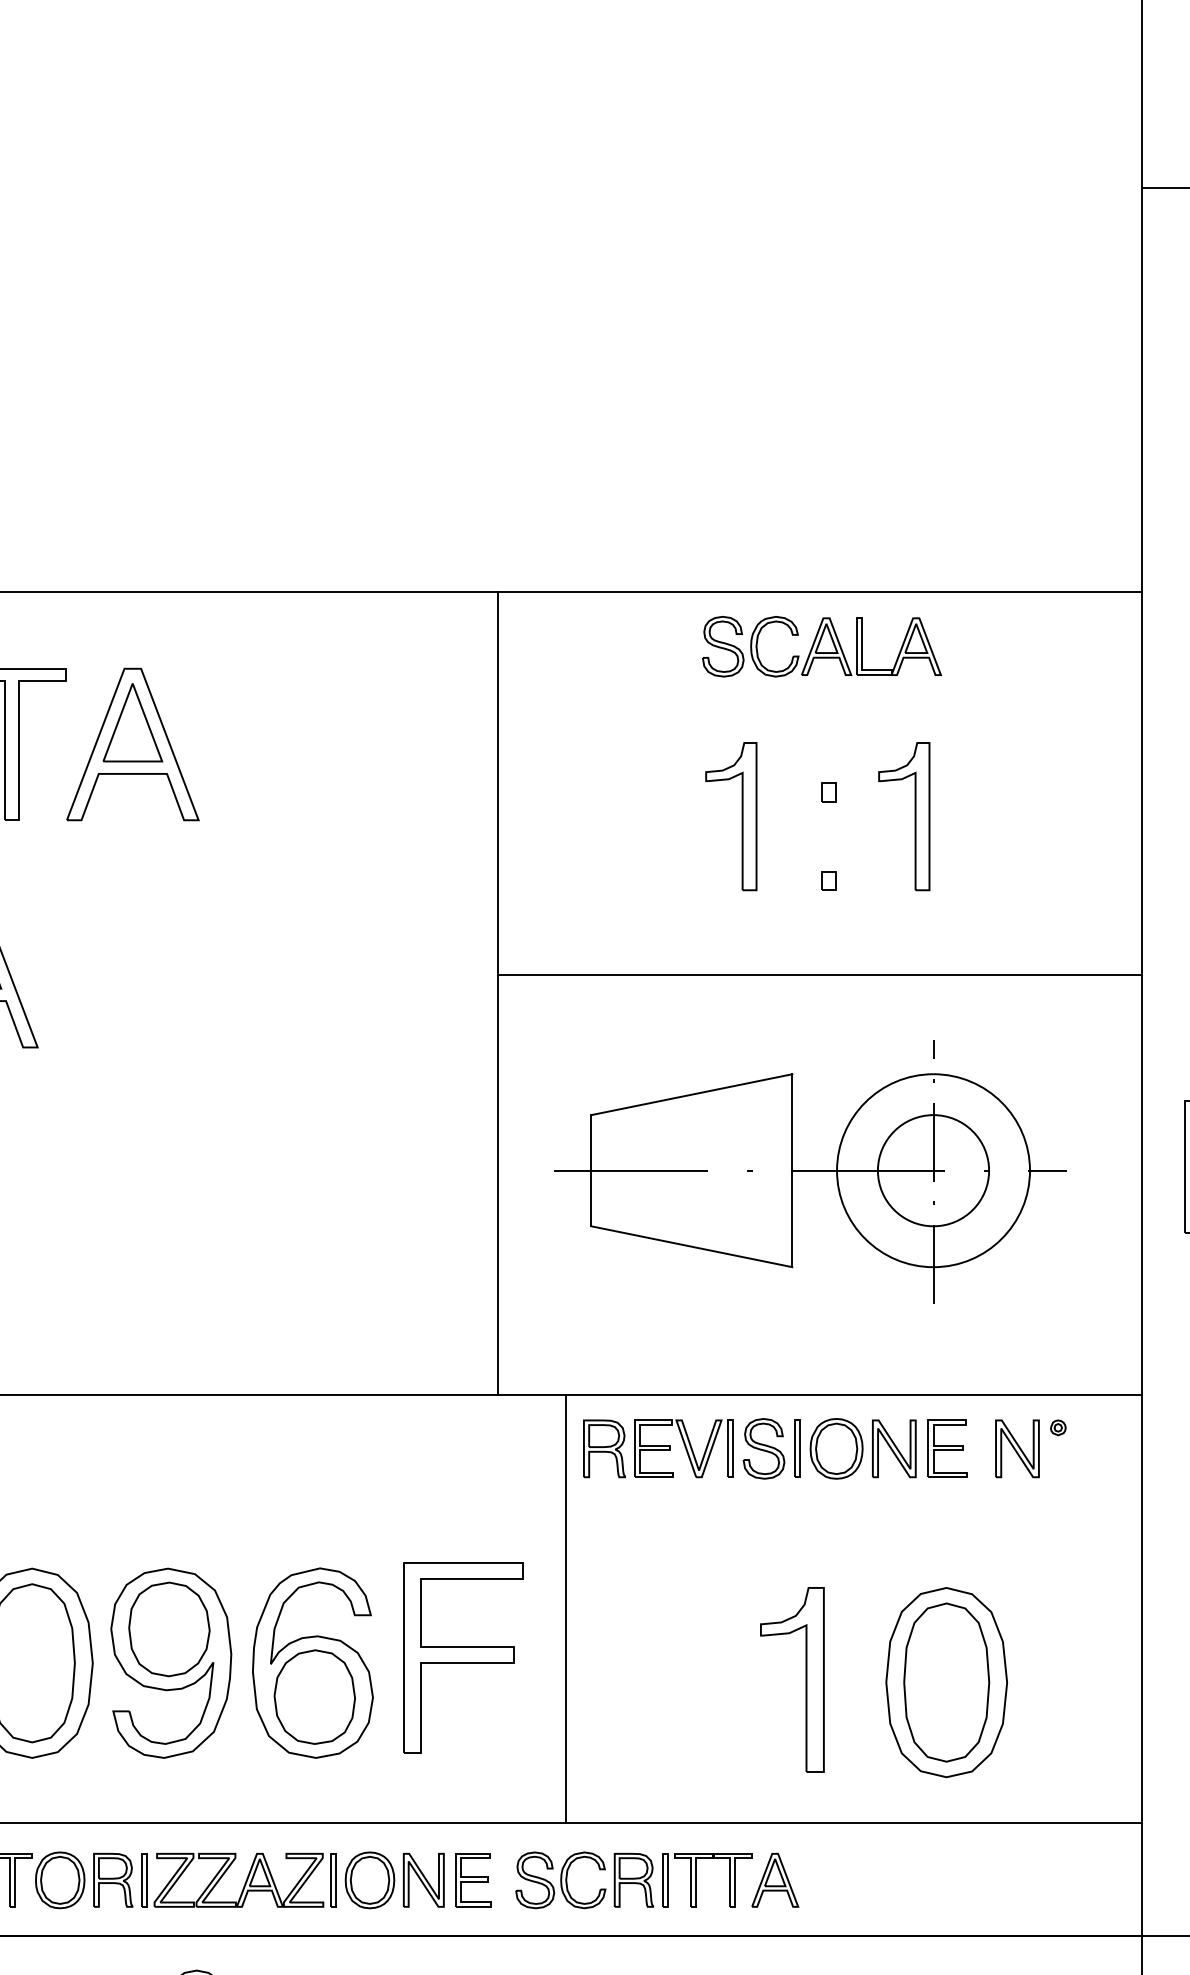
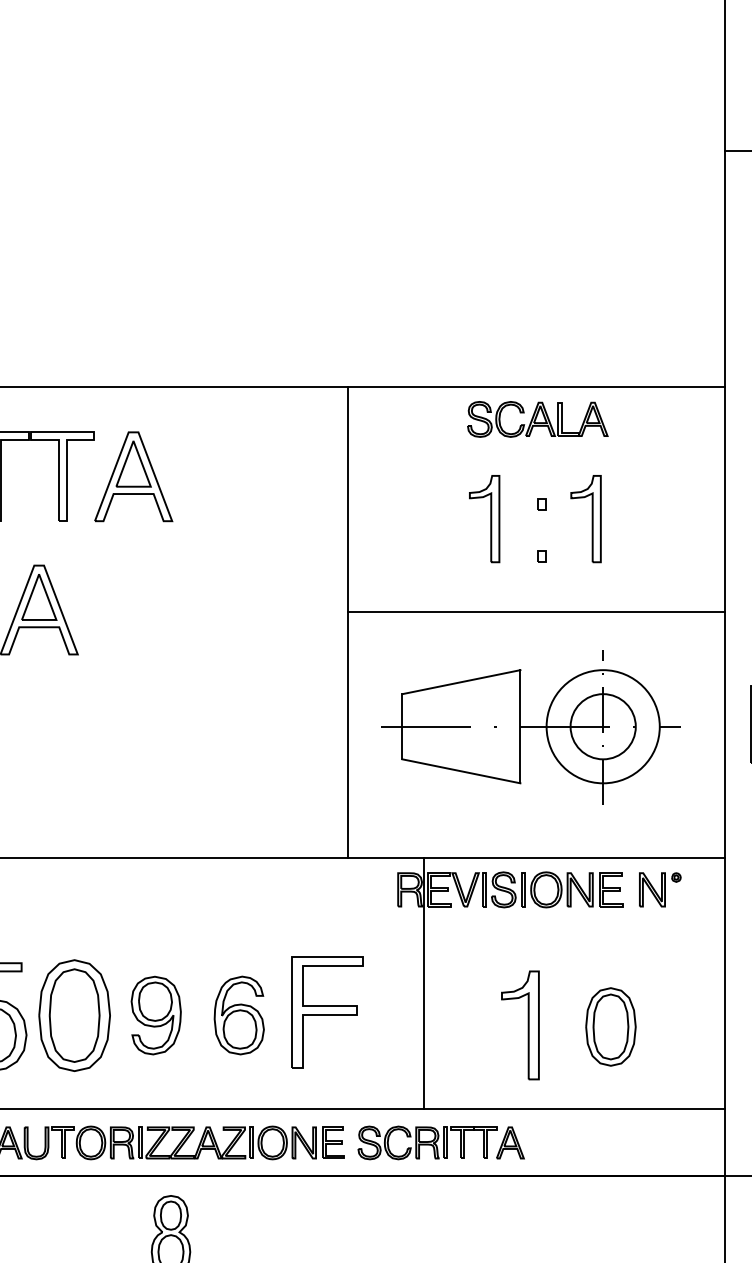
line: (565, 1608) -> (423, 983), moved
part: (171, 1663) -> (156, 1015), size x0.7
part: (313, 1663) -> (239, 1015), size x0.7
part: (945, 1681) -> (610, 1026), size x0.7

